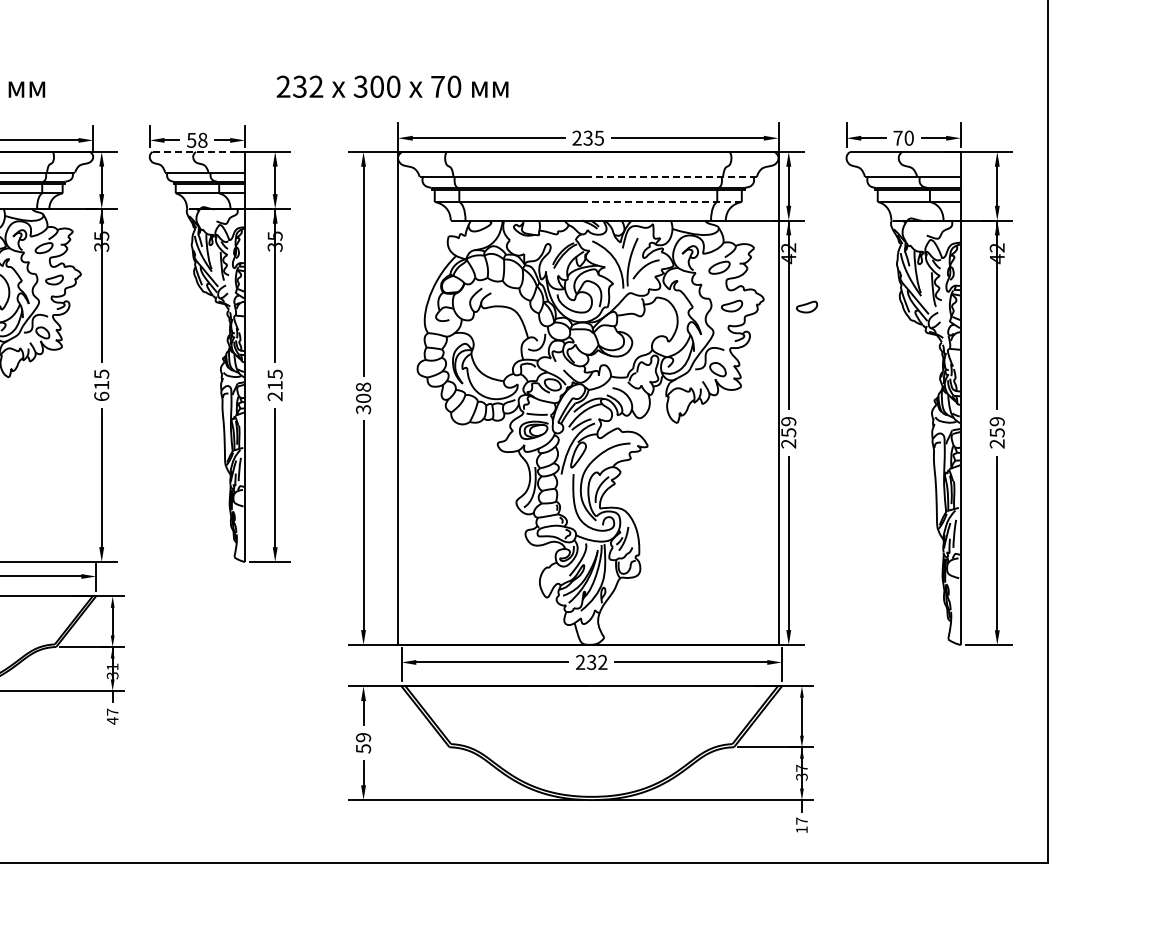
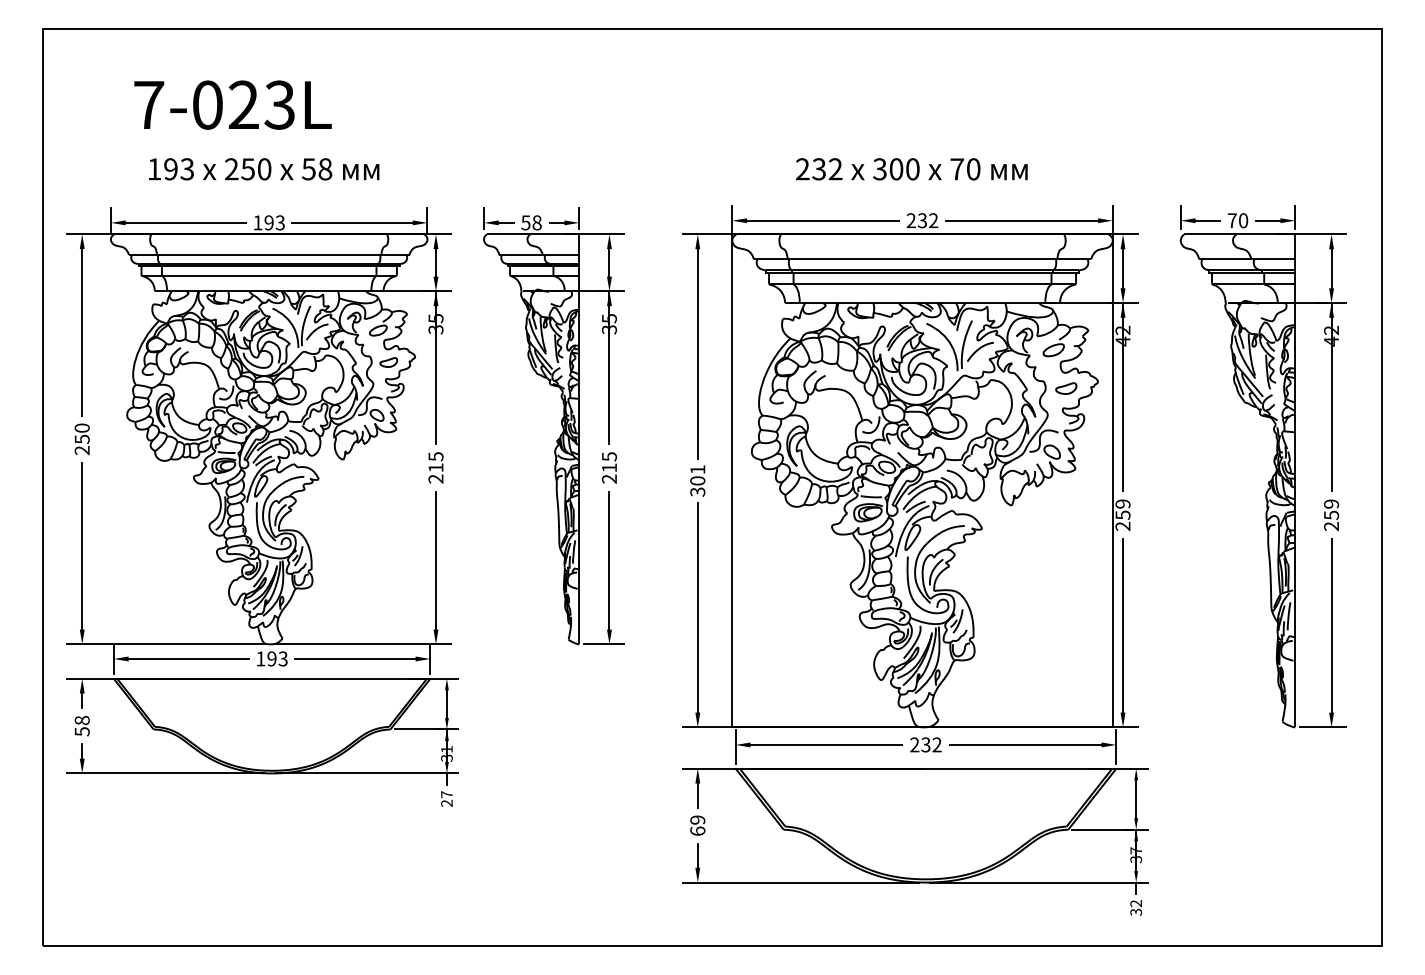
text: (392, 87) -> (911, 169), moved
text: (599, 138) -> (933, 220), 235 -> 232
line: (199, 152) -> (533, 234), dashed -> solid
line: (672, 177) -> (1006, 259), dashed -> solid
line: (665, 202) -> (999, 284), dashed -> solid
part: (807, 307) -> (1141, 389), removed
text: (363, 387) -> (697, 469), 308 -> 301
text: (101, 396) -> (435, 478), 615 -> 215
text: (112, 721) -> (446, 803), 47 -> 27
text: (363, 748) -> (697, 830), 59 -> 69
text: (802, 825) -> (1136, 907), 17 -> 32

